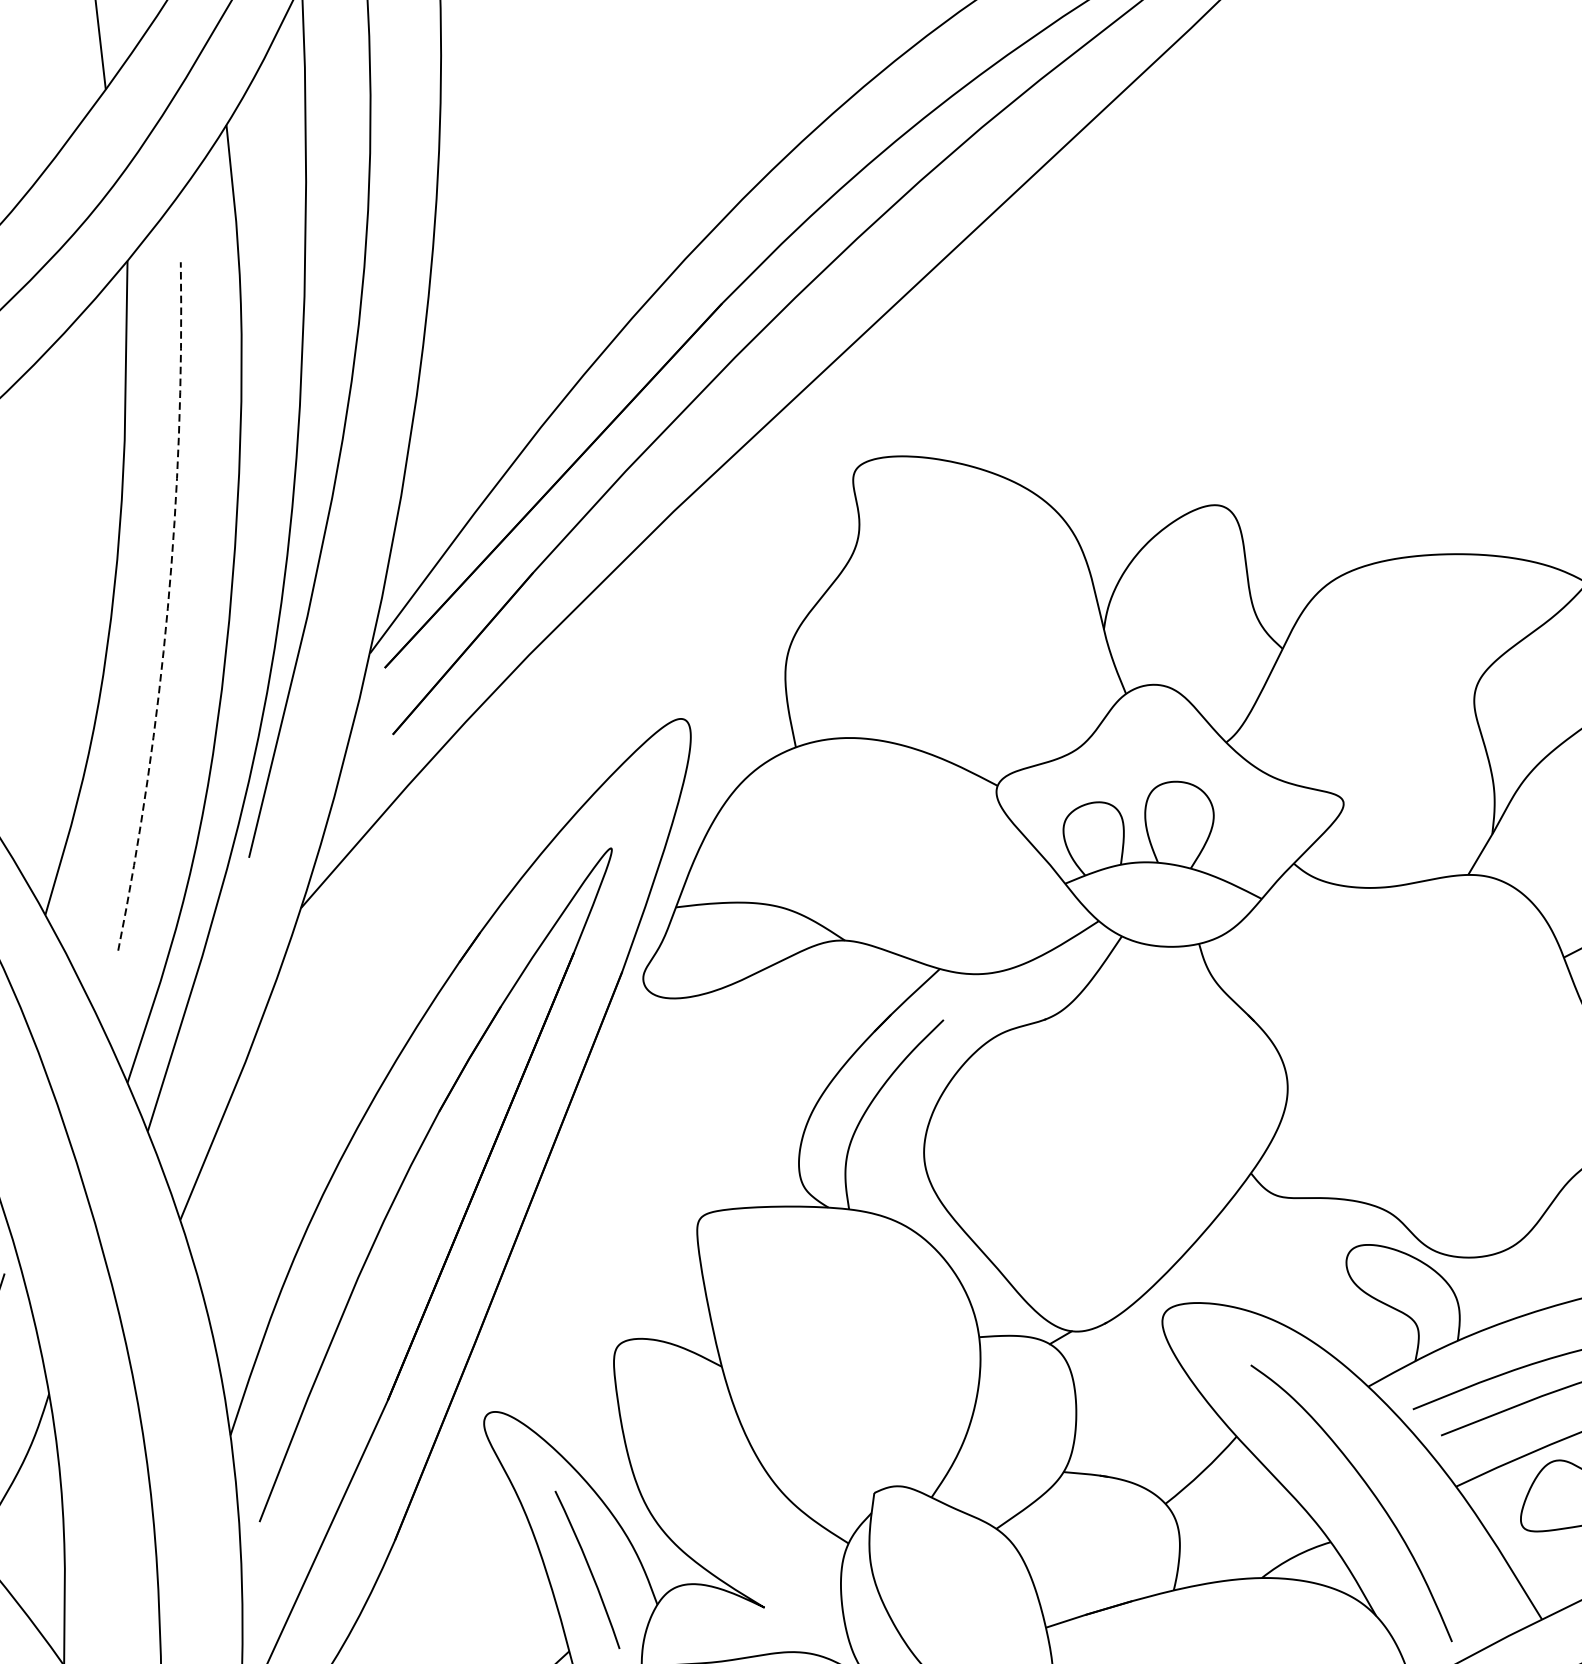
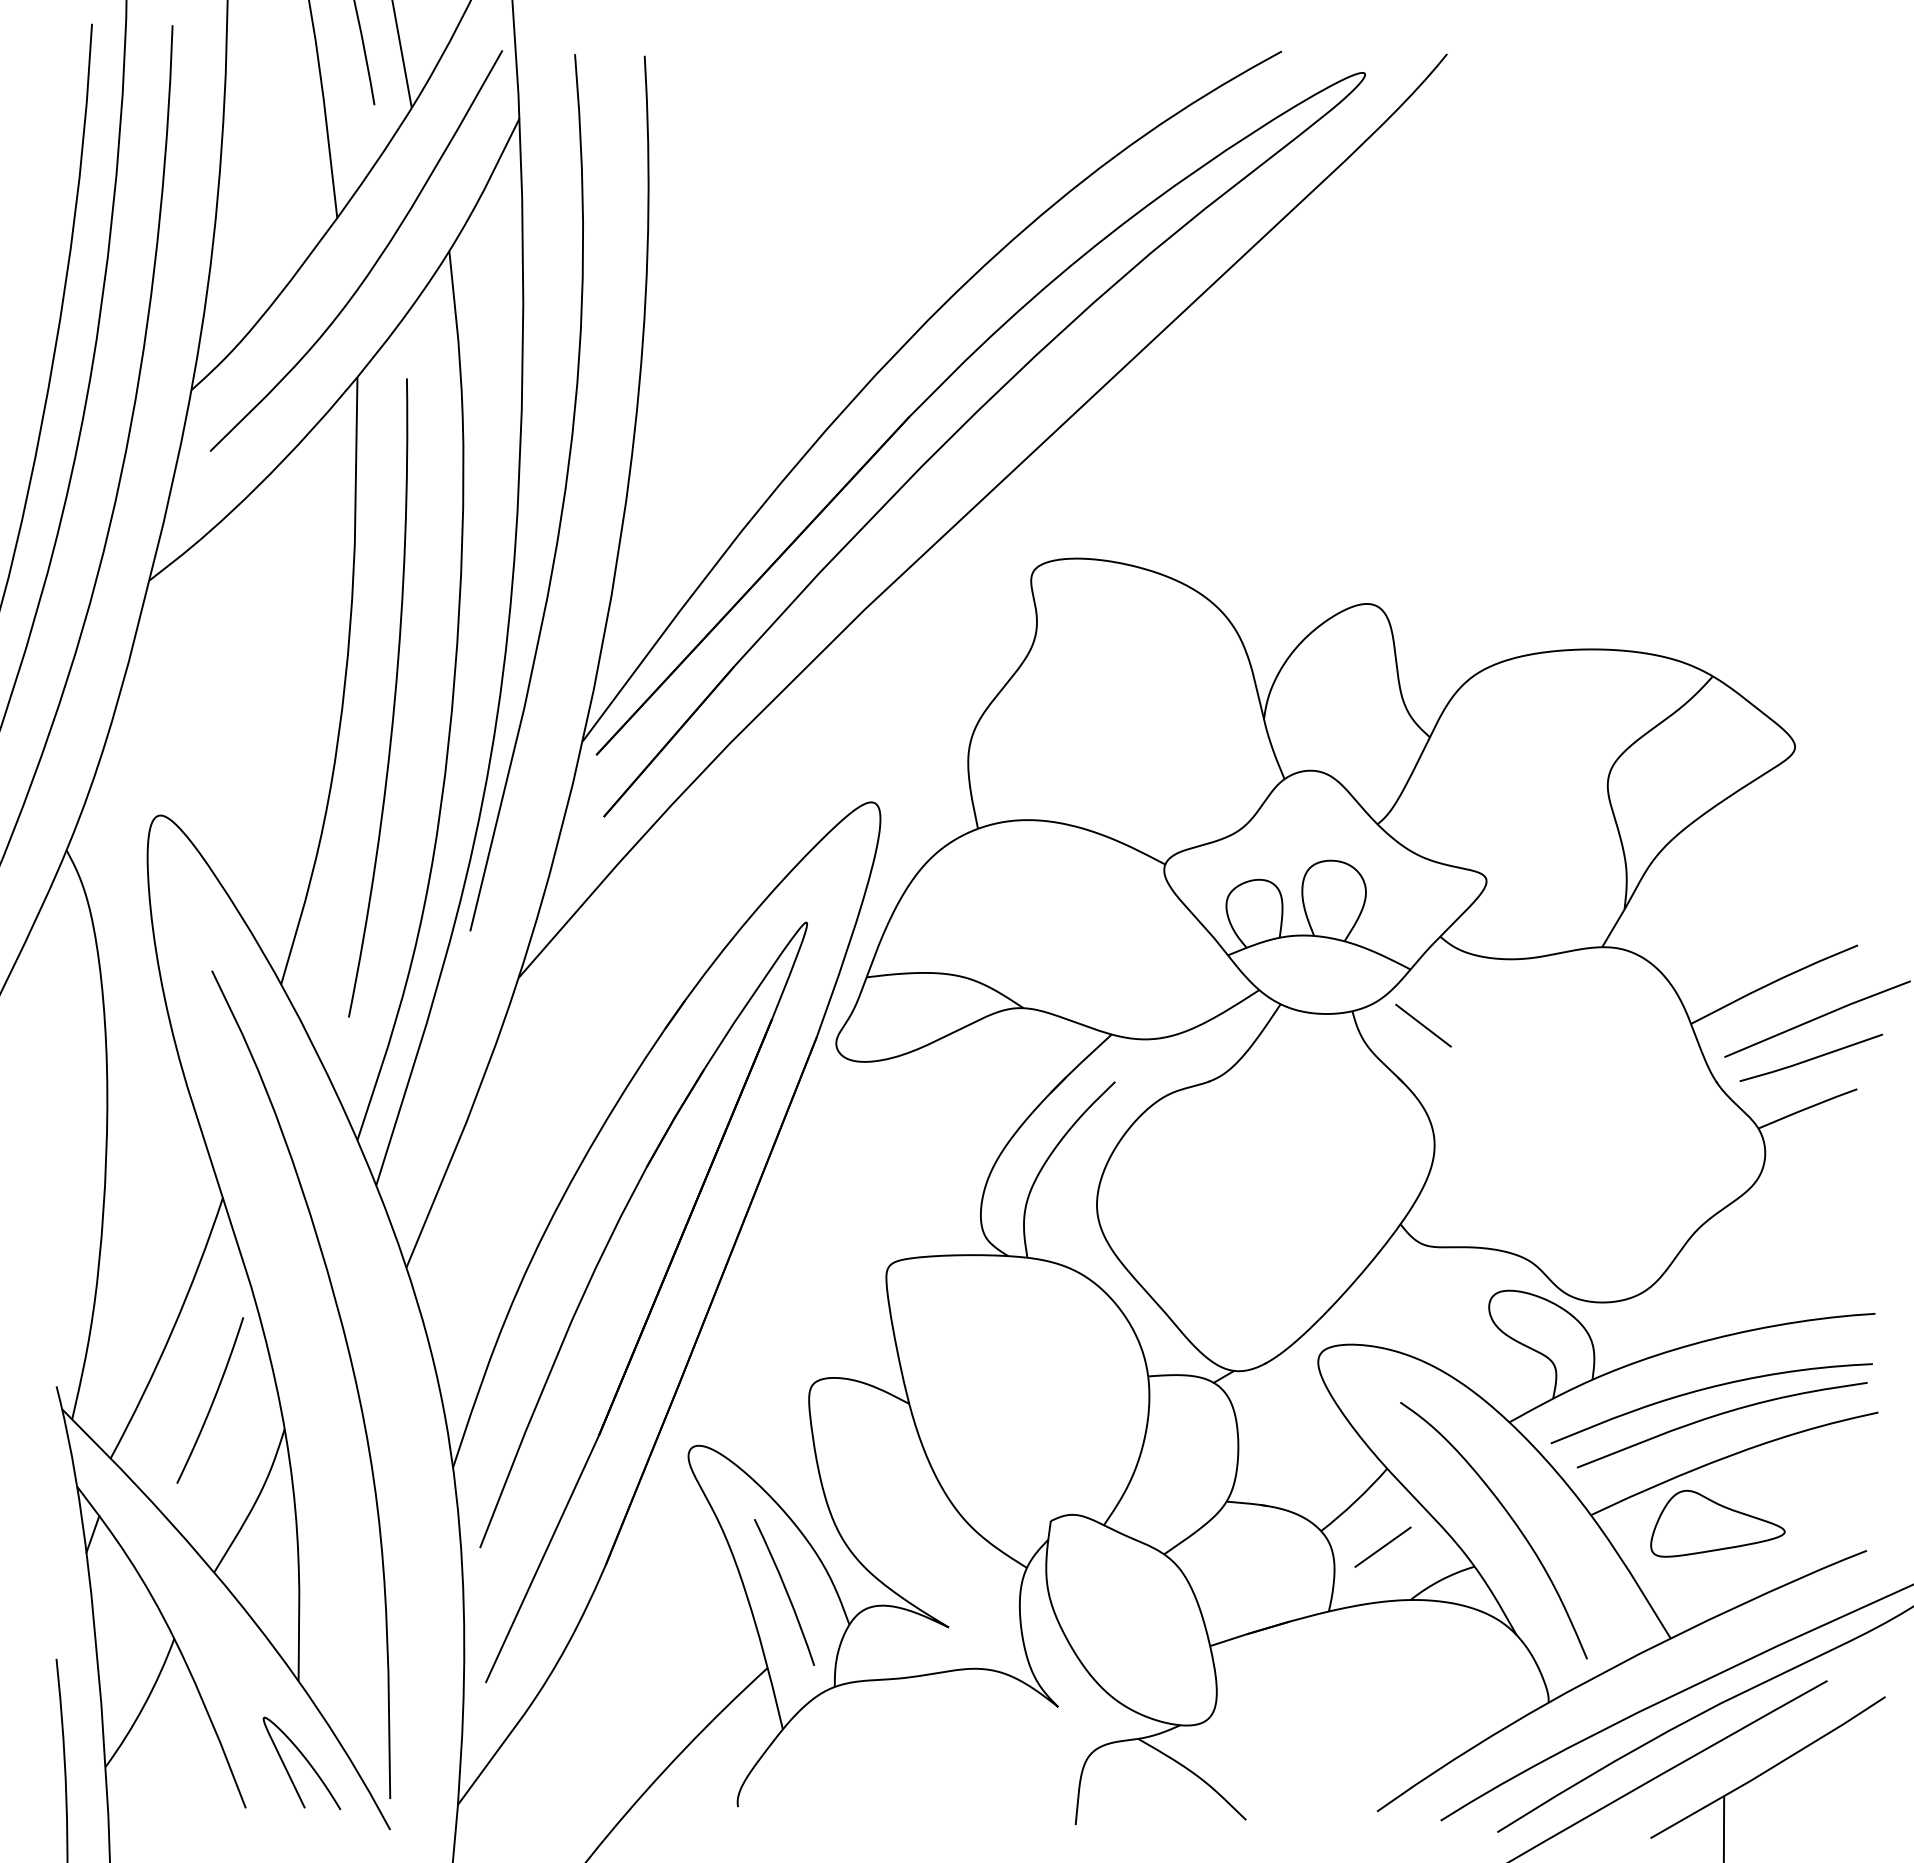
arc: (167, 608) -> (394, 699), dashed -> solid
line: (1275, 959) -> (1423, 1025), added
line: (1231, 1520) -> (1382, 1546), added

